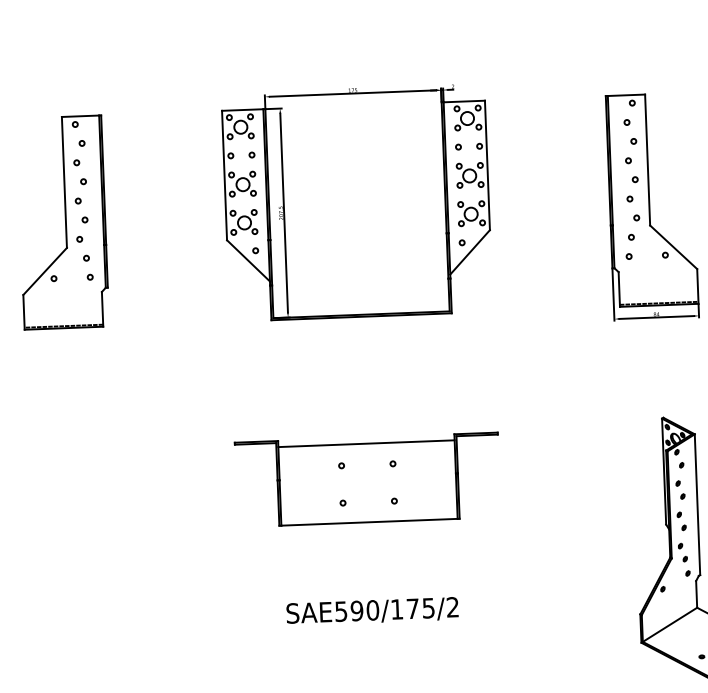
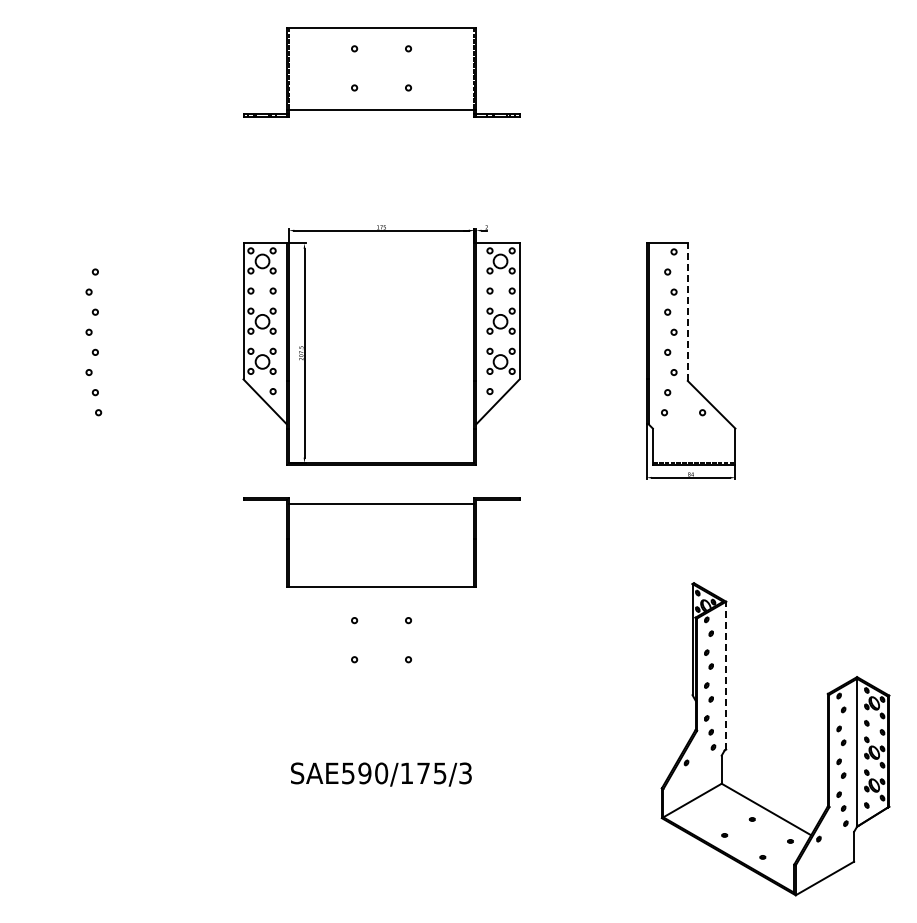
line: (647, 160) -> (687, 312), solid -> dashed
part: (62, 221) -> (71, 353), removed
part: (367, 480) -> (381, 542), moved
line: (697, 504) -> (726, 675), solid -> dashed
text: (452, 607) -> (465, 773), SAE590/175/2 -> SAE590/175/3

